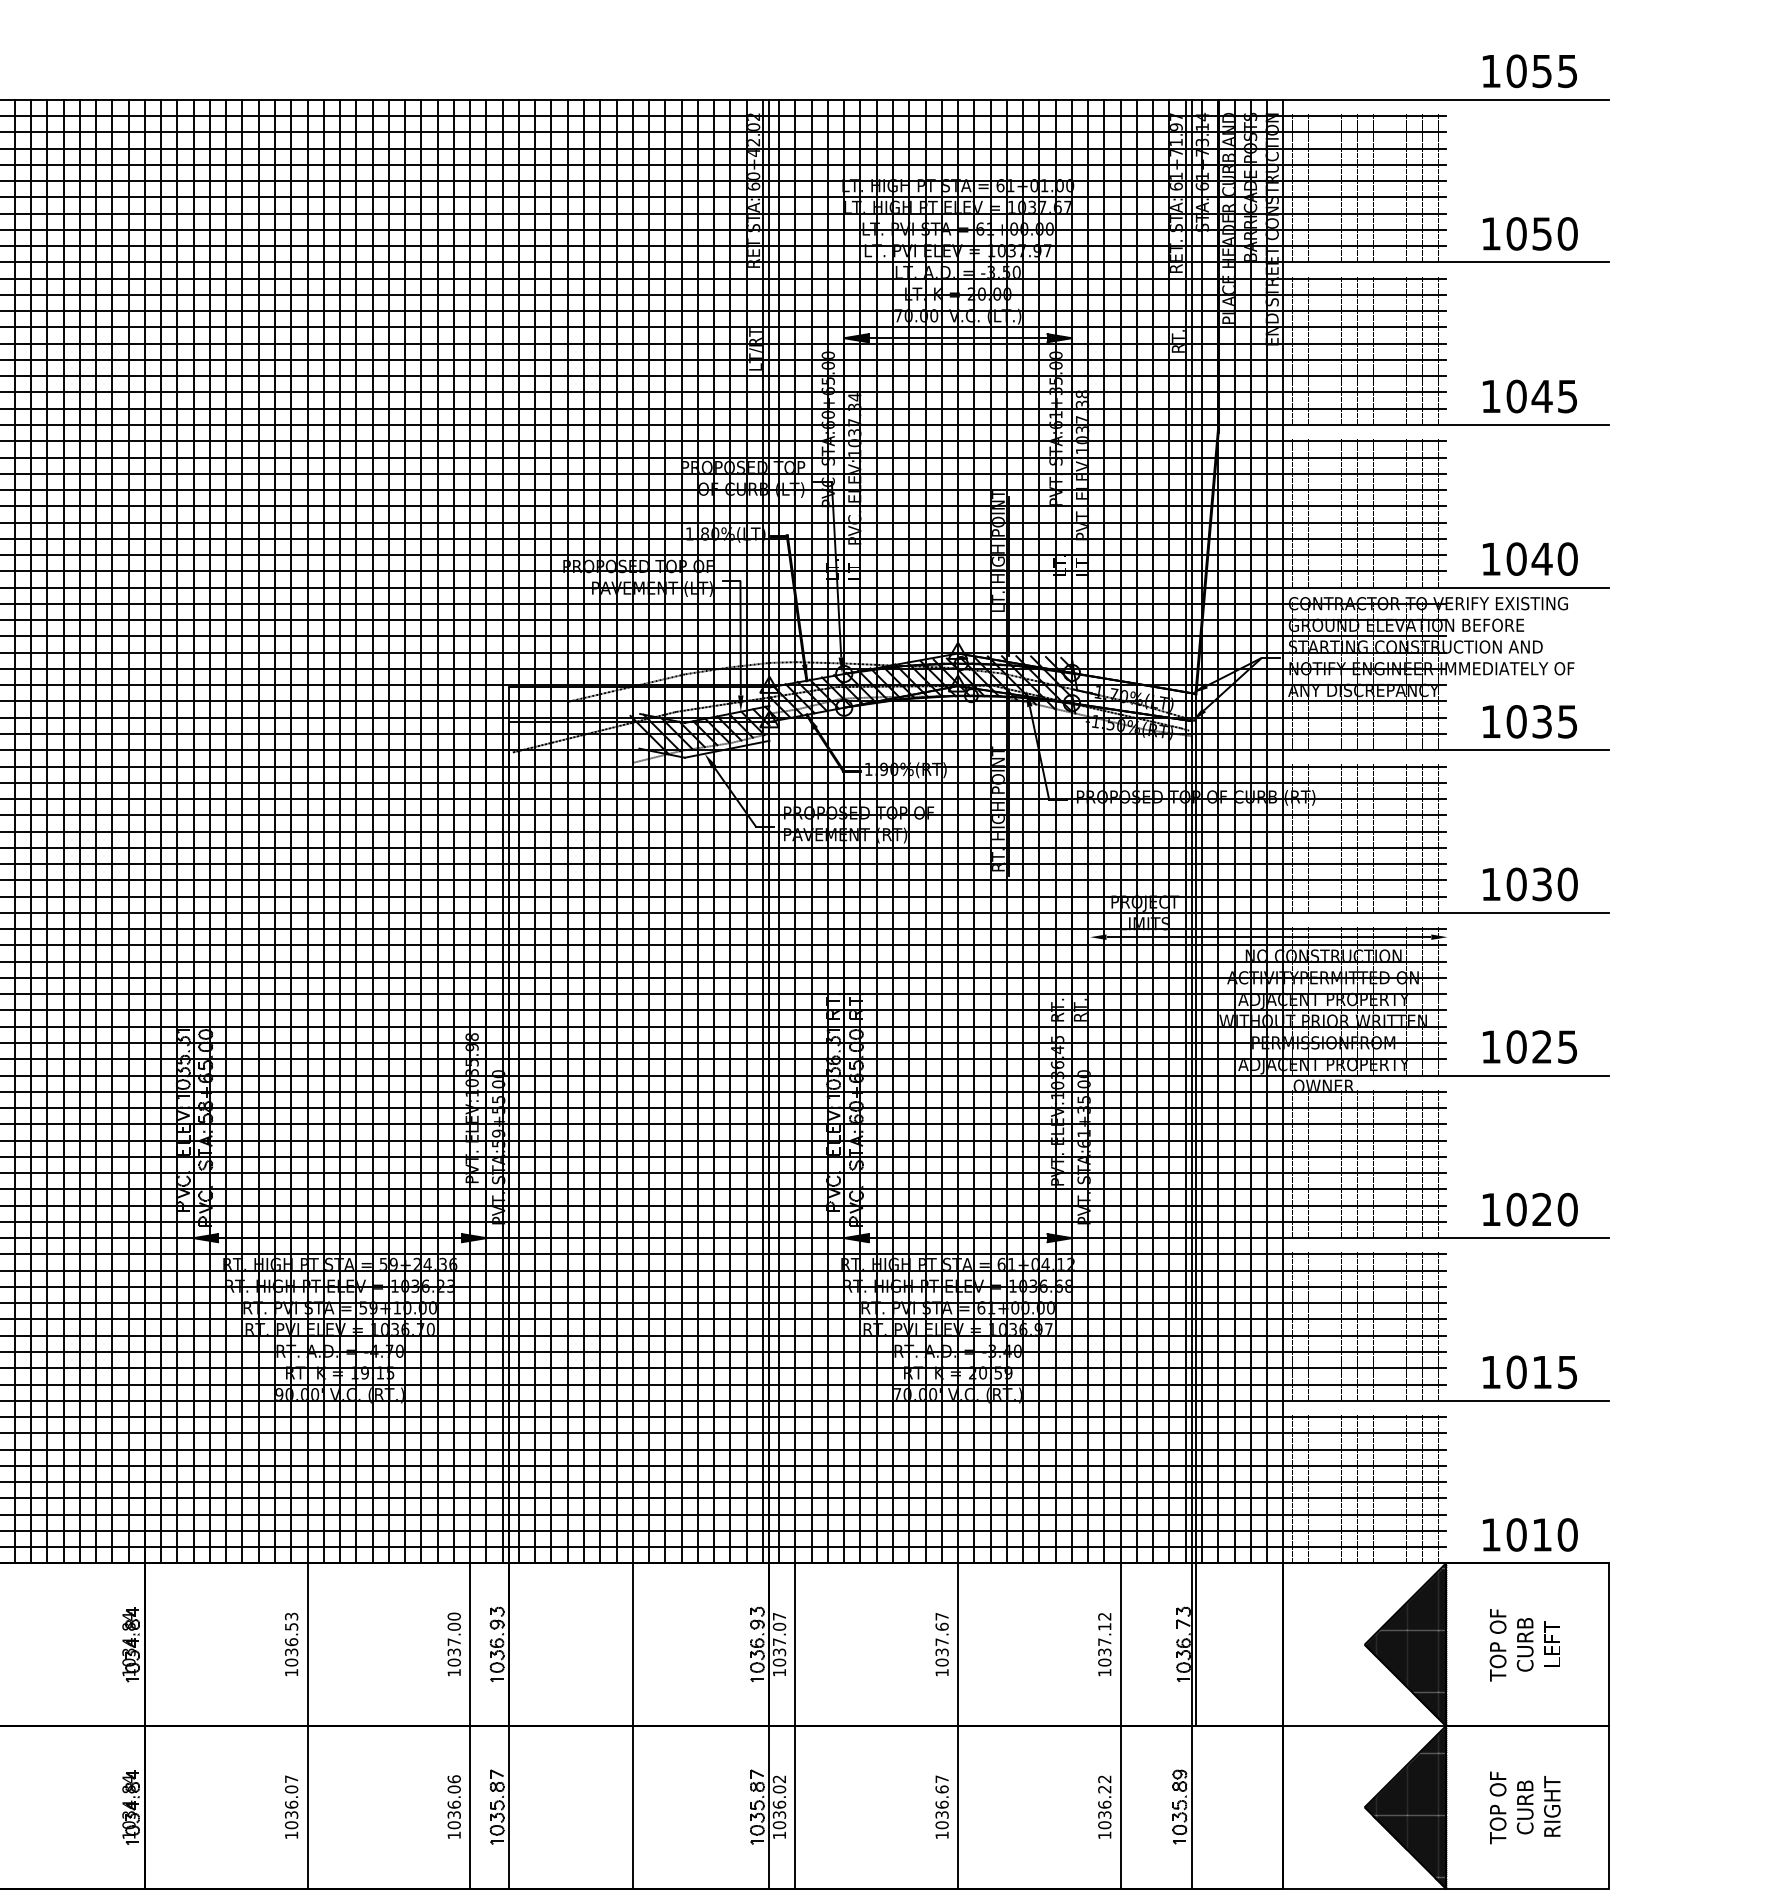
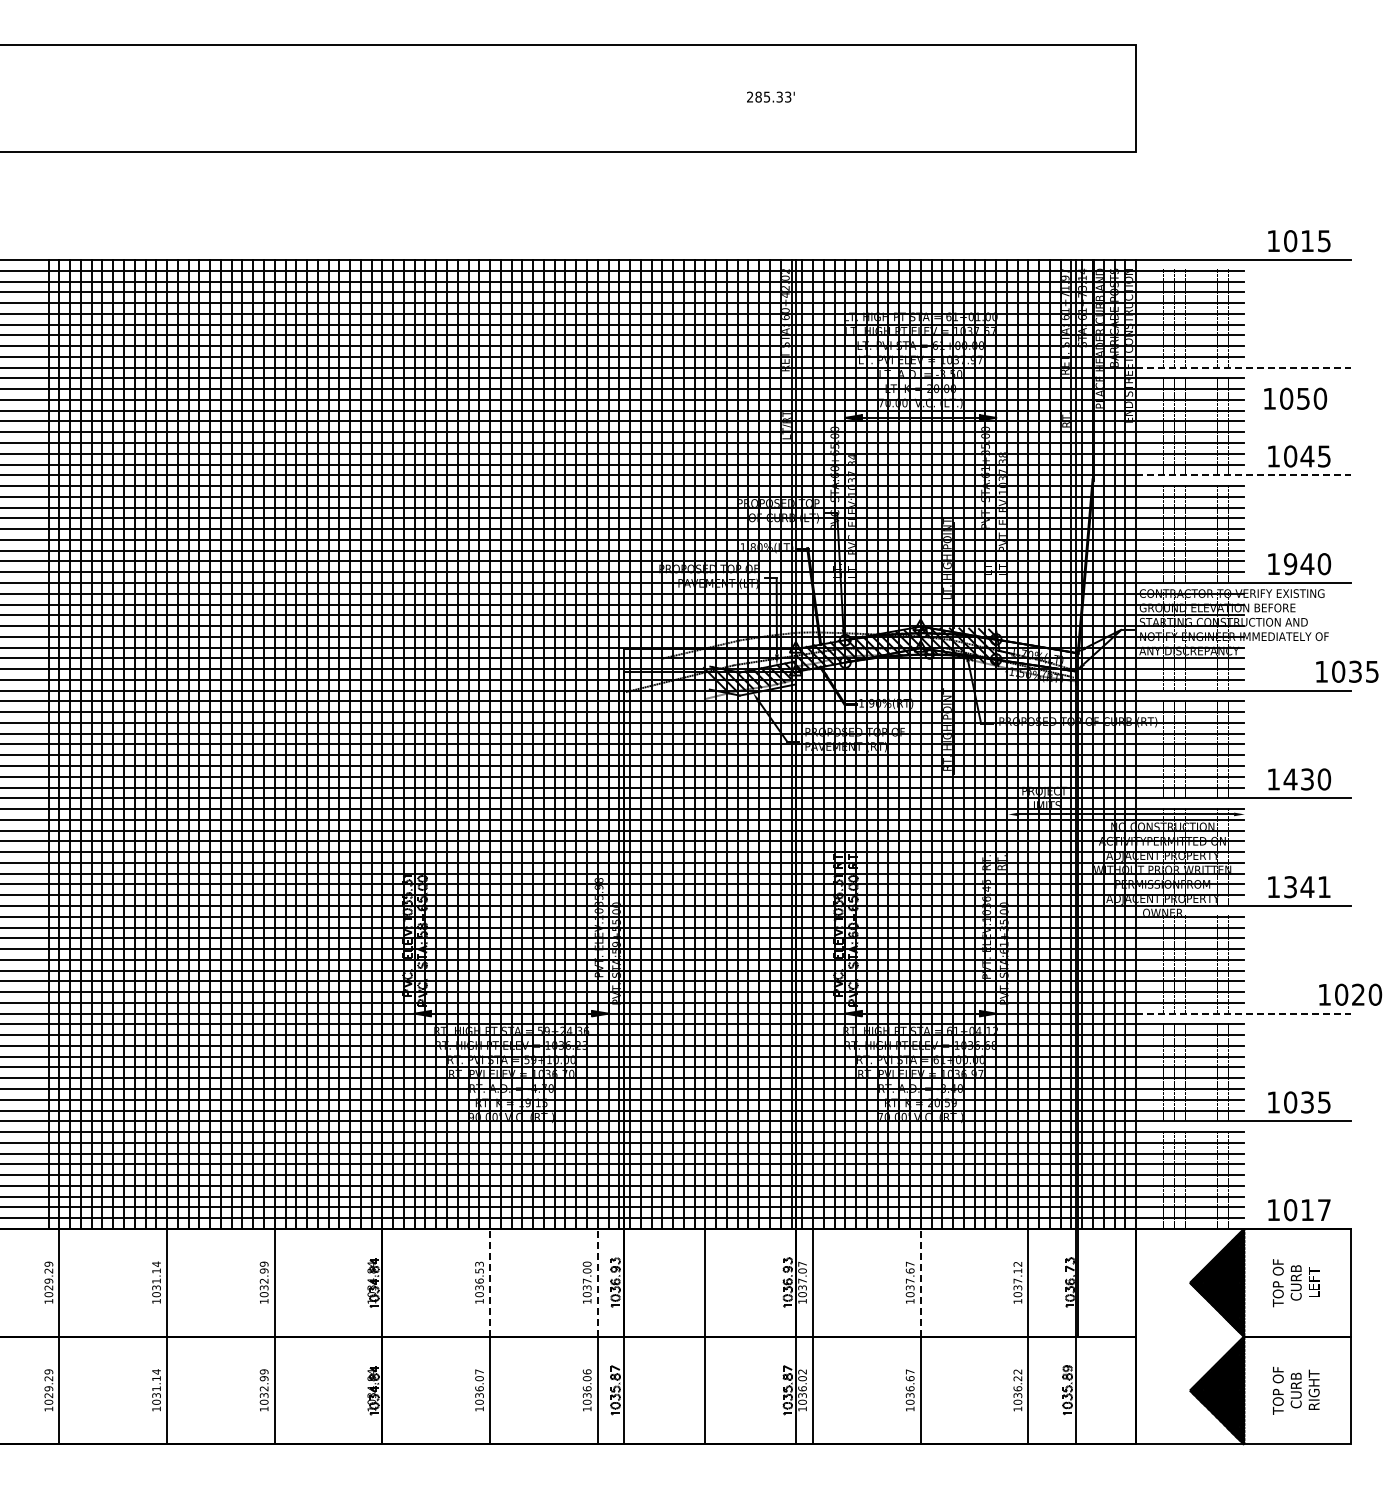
text: (1542, 71) -> (1307, 241), 1055 -> 1015
text: (1530, 233) -> (1295, 398), moved
line: (1445, 262) -> (1243, 367), solid -> dashed
line: (1445, 425) -> (1243, 475), solid -> dashed
text: (1516, 559) -> (1290, 564), 1040 -> 1940
text: (1530, 721) -> (1347, 671), moved
text: (1516, 884) -> (1290, 779), 1030 -> 1430
text: (1542, 1047) -> (1307, 887), 1025 -> 1341
text: (1530, 1209) -> (1350, 994), moved
line: (1445, 1237) -> (1243, 1013), solid -> dashed
text: (1542, 1372) -> (1307, 1102), 1015 -> 1035
text: (1567, 1535) -> (1324, 1210), 1010 -> 1017
line: (308, 1644) -> (490, 1282), solid -> dashed
line: (469, 1644) -> (597, 1282), solid -> dashed
line: (957, 1644) -> (920, 1282), solid -> dashed
line: (1363, 1725) -> (1189, 1336), removed

